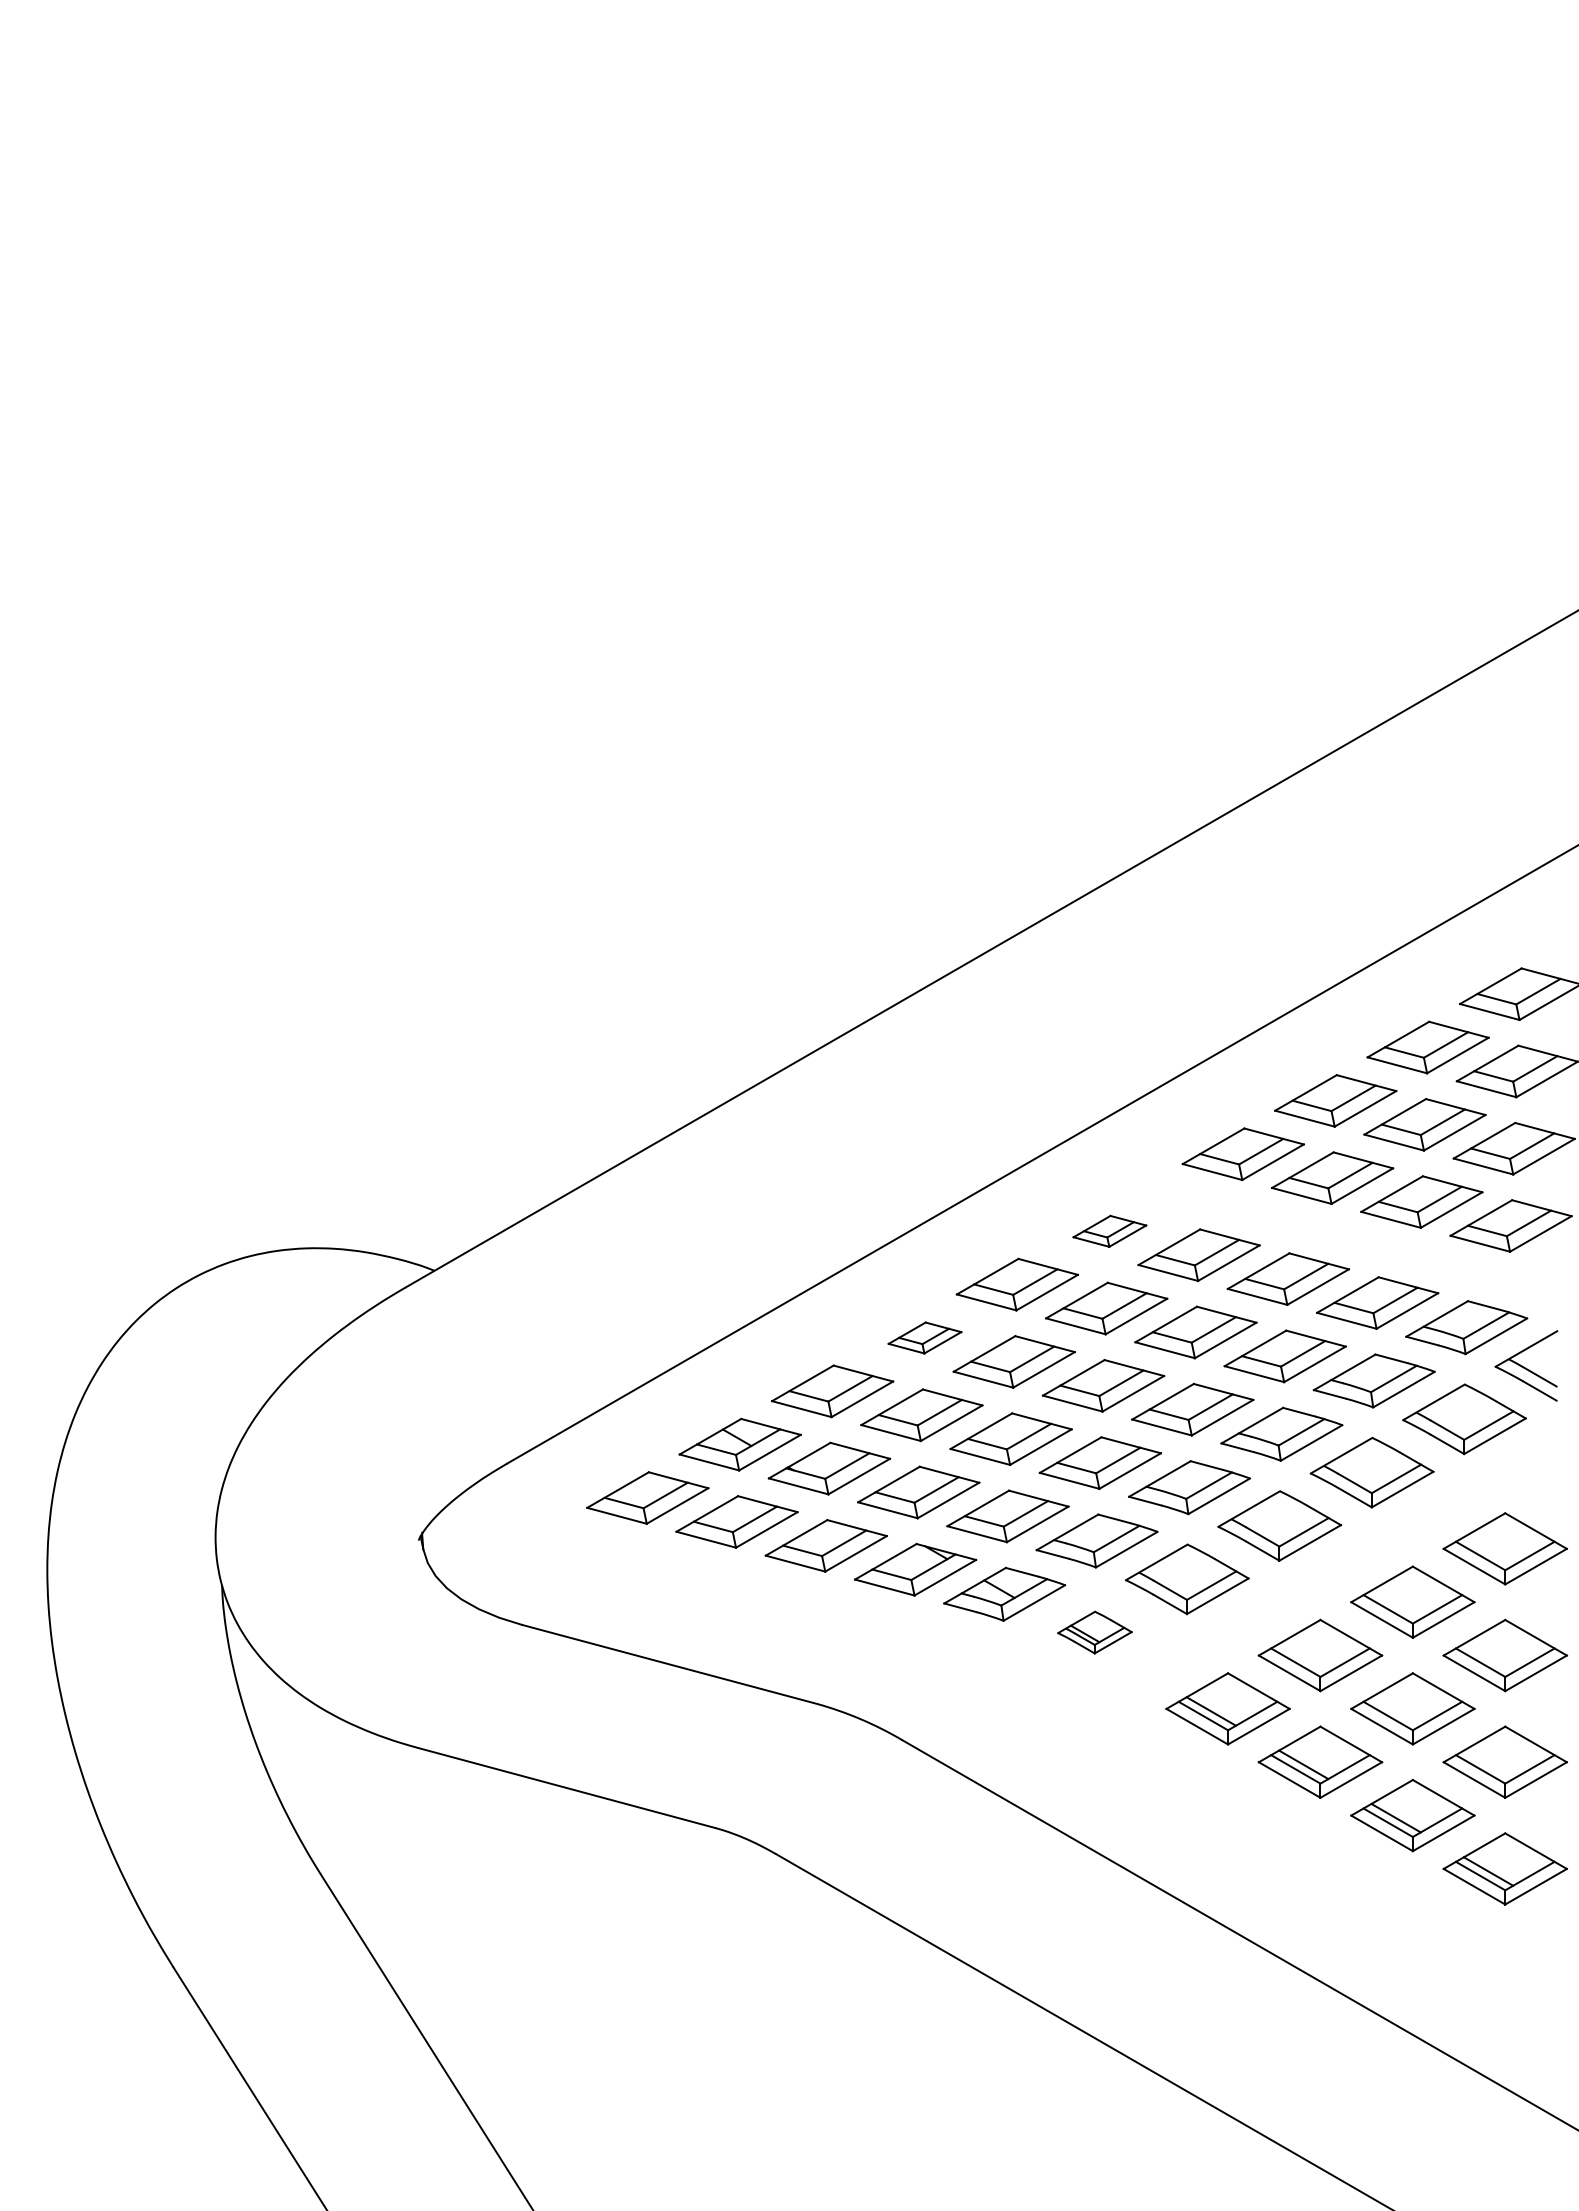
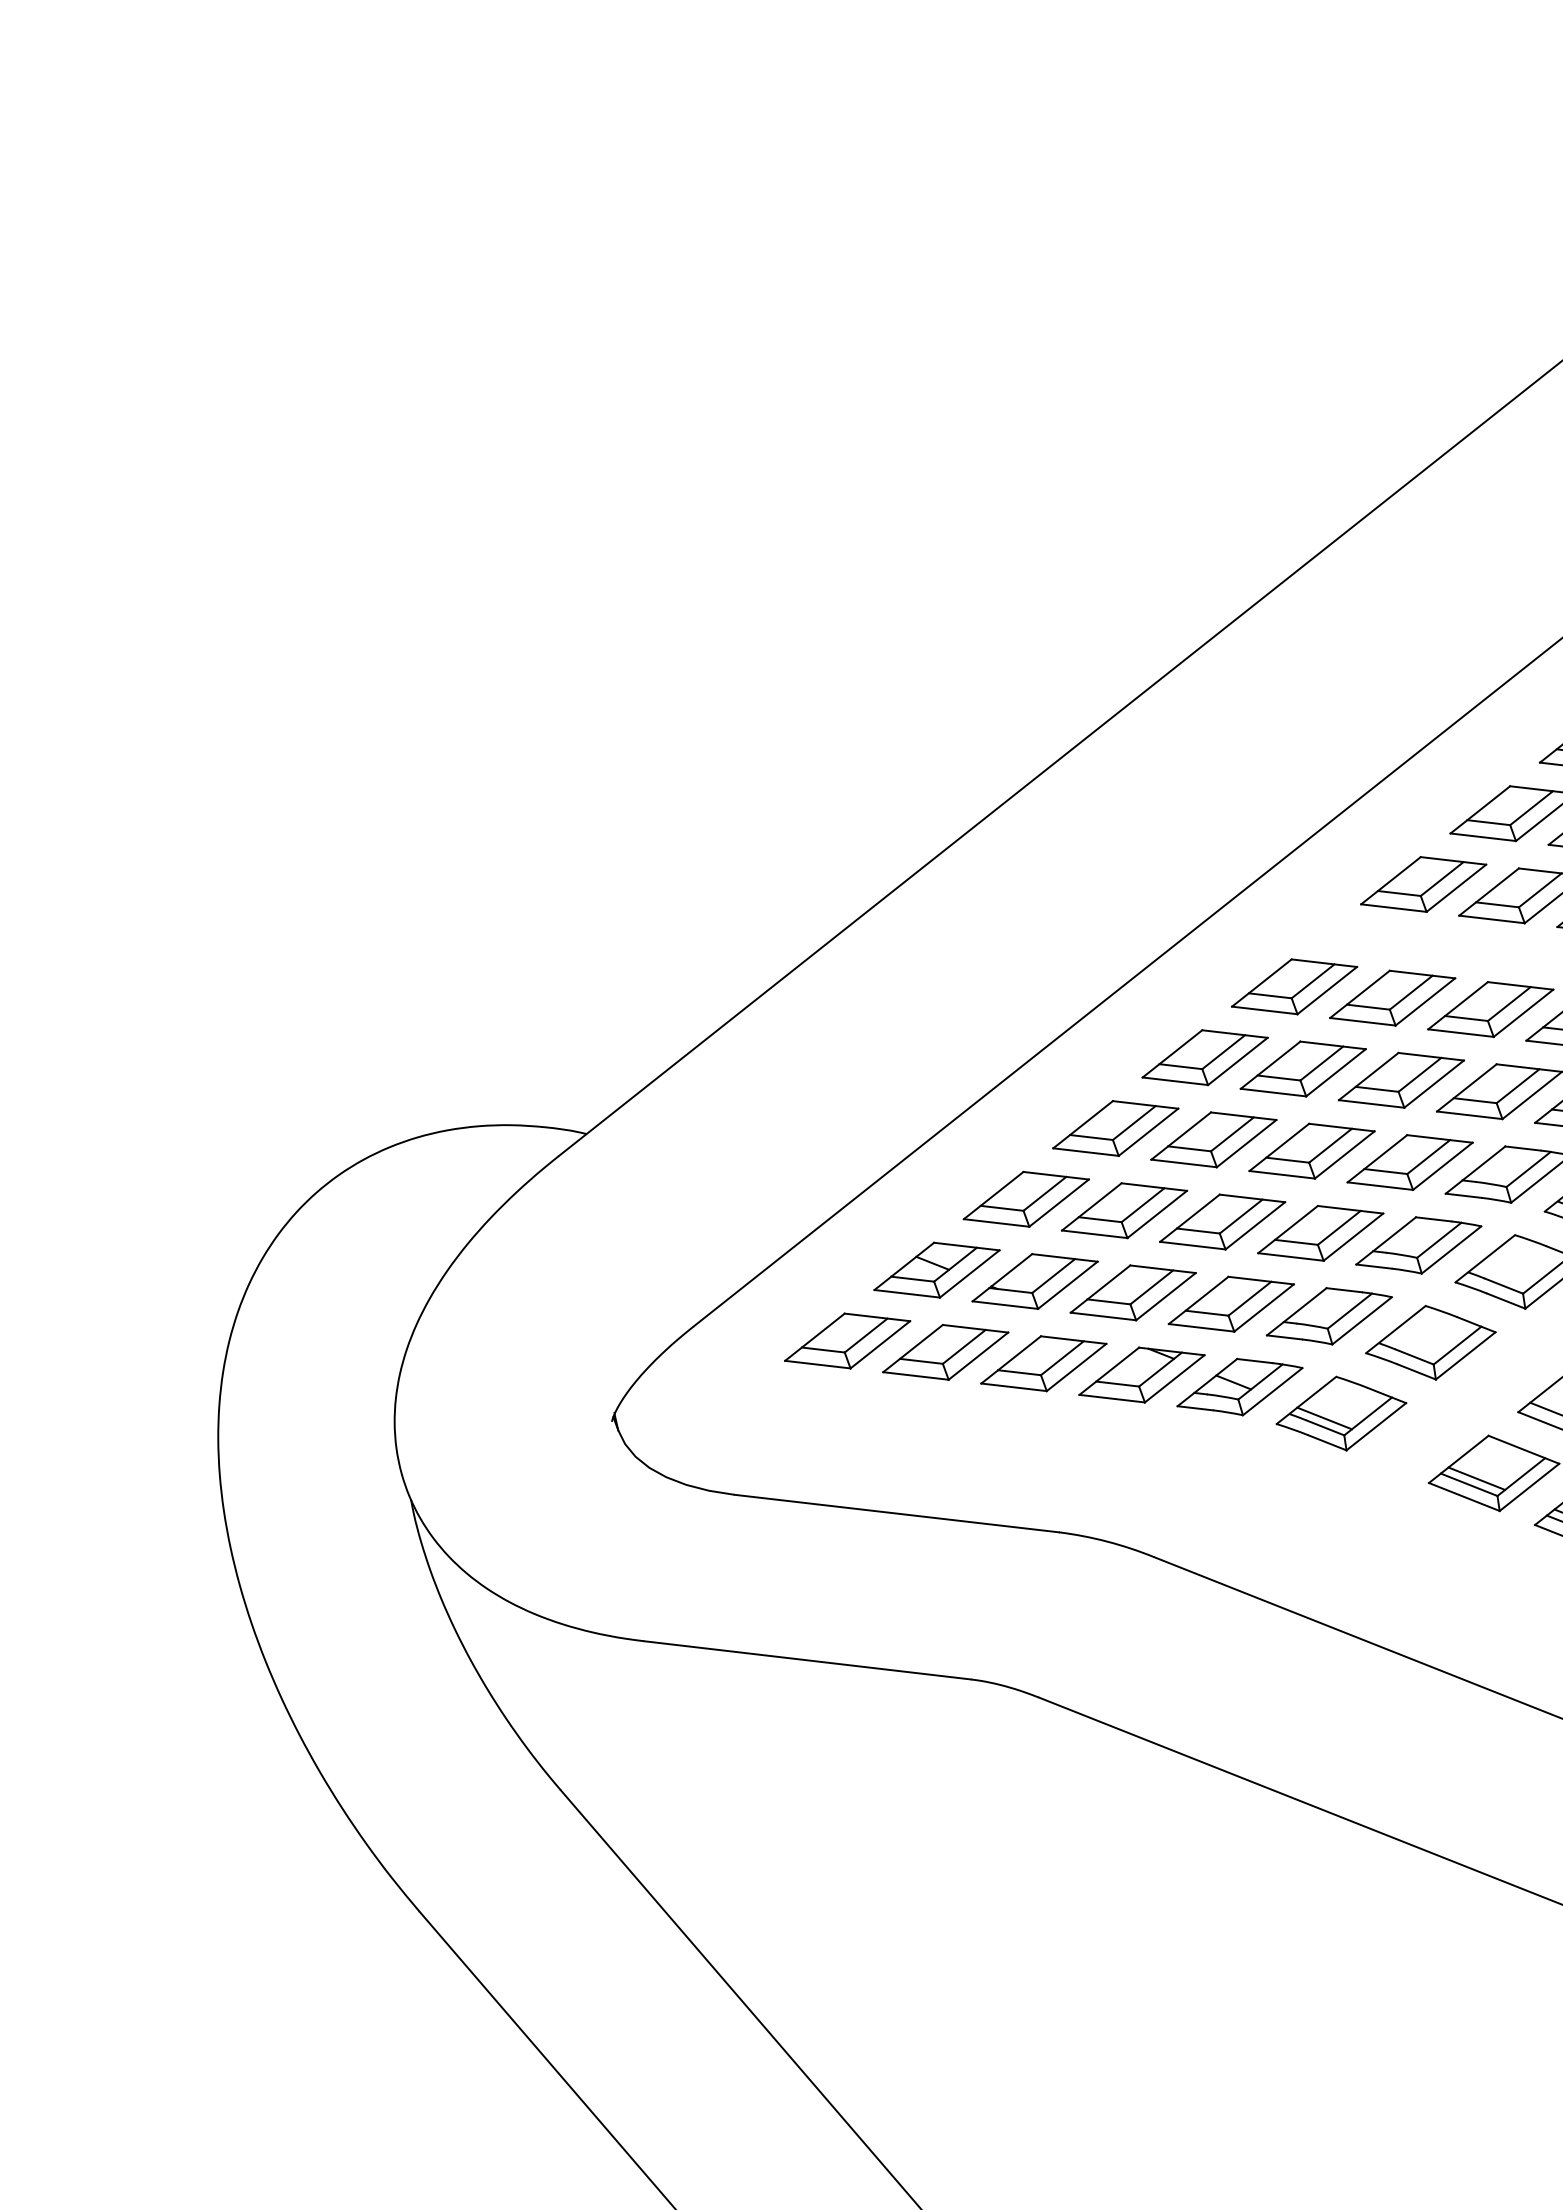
part: (1109, 1231) -> (1294, 987), size x1.67
part: (924, 1337) -> (1115, 1128), size x1.67
part: (1094, 1632) -> (1340, 1413), size x1.67

